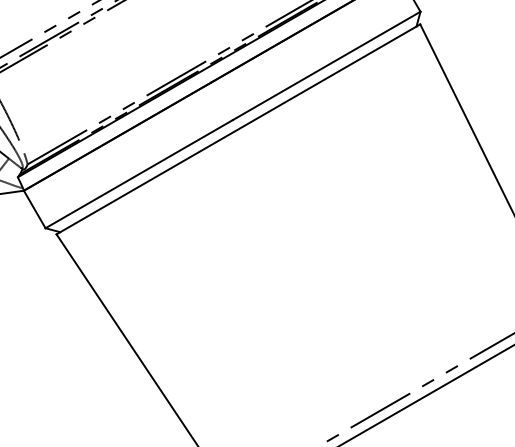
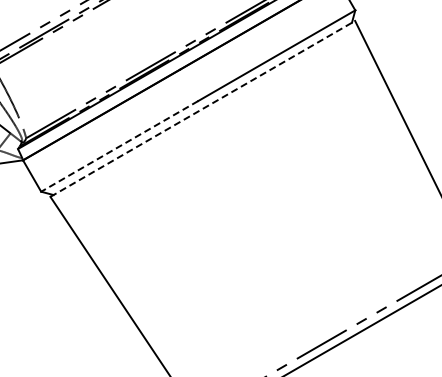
line: (238, 128) -> (202, 108), solid -> dashed
line: (139, 174) -> (119, 146), solid -> dashed

